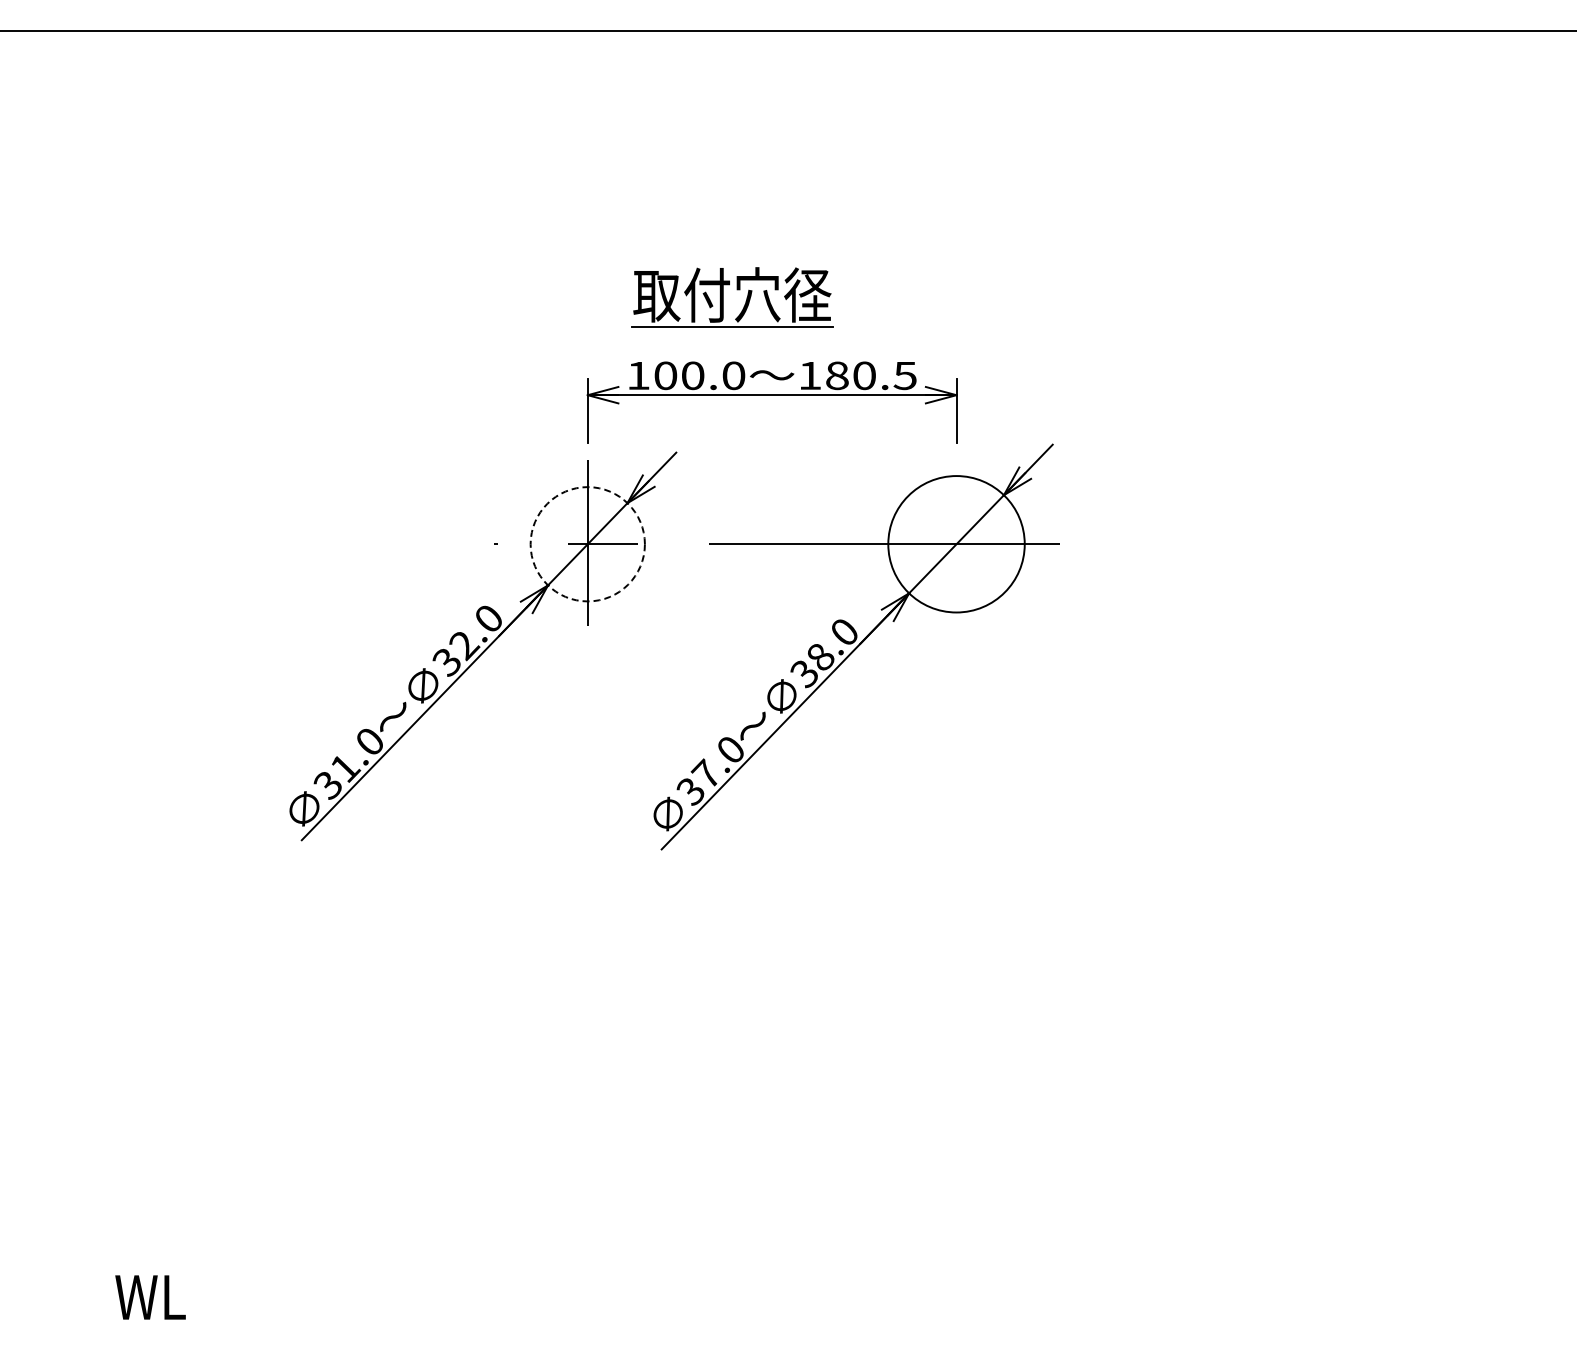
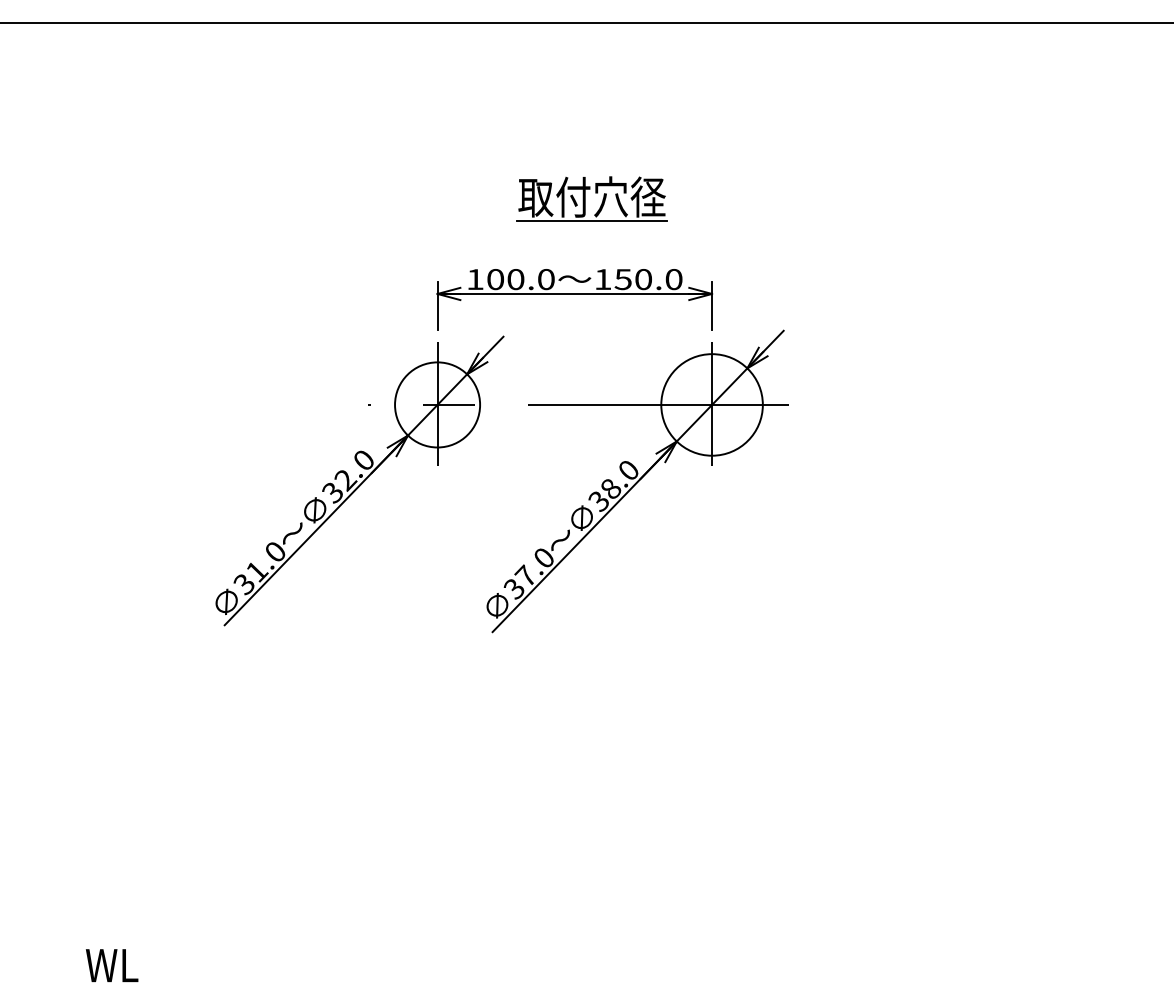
part: (737, 290) -> (595, 193), moved
text: (870, 375) -> (648, 279), 180.5 -> 150.0
line: (956, 542) -> (712, 403), added
circle: (587, 544) -> (437, 405), dashed -> solid

